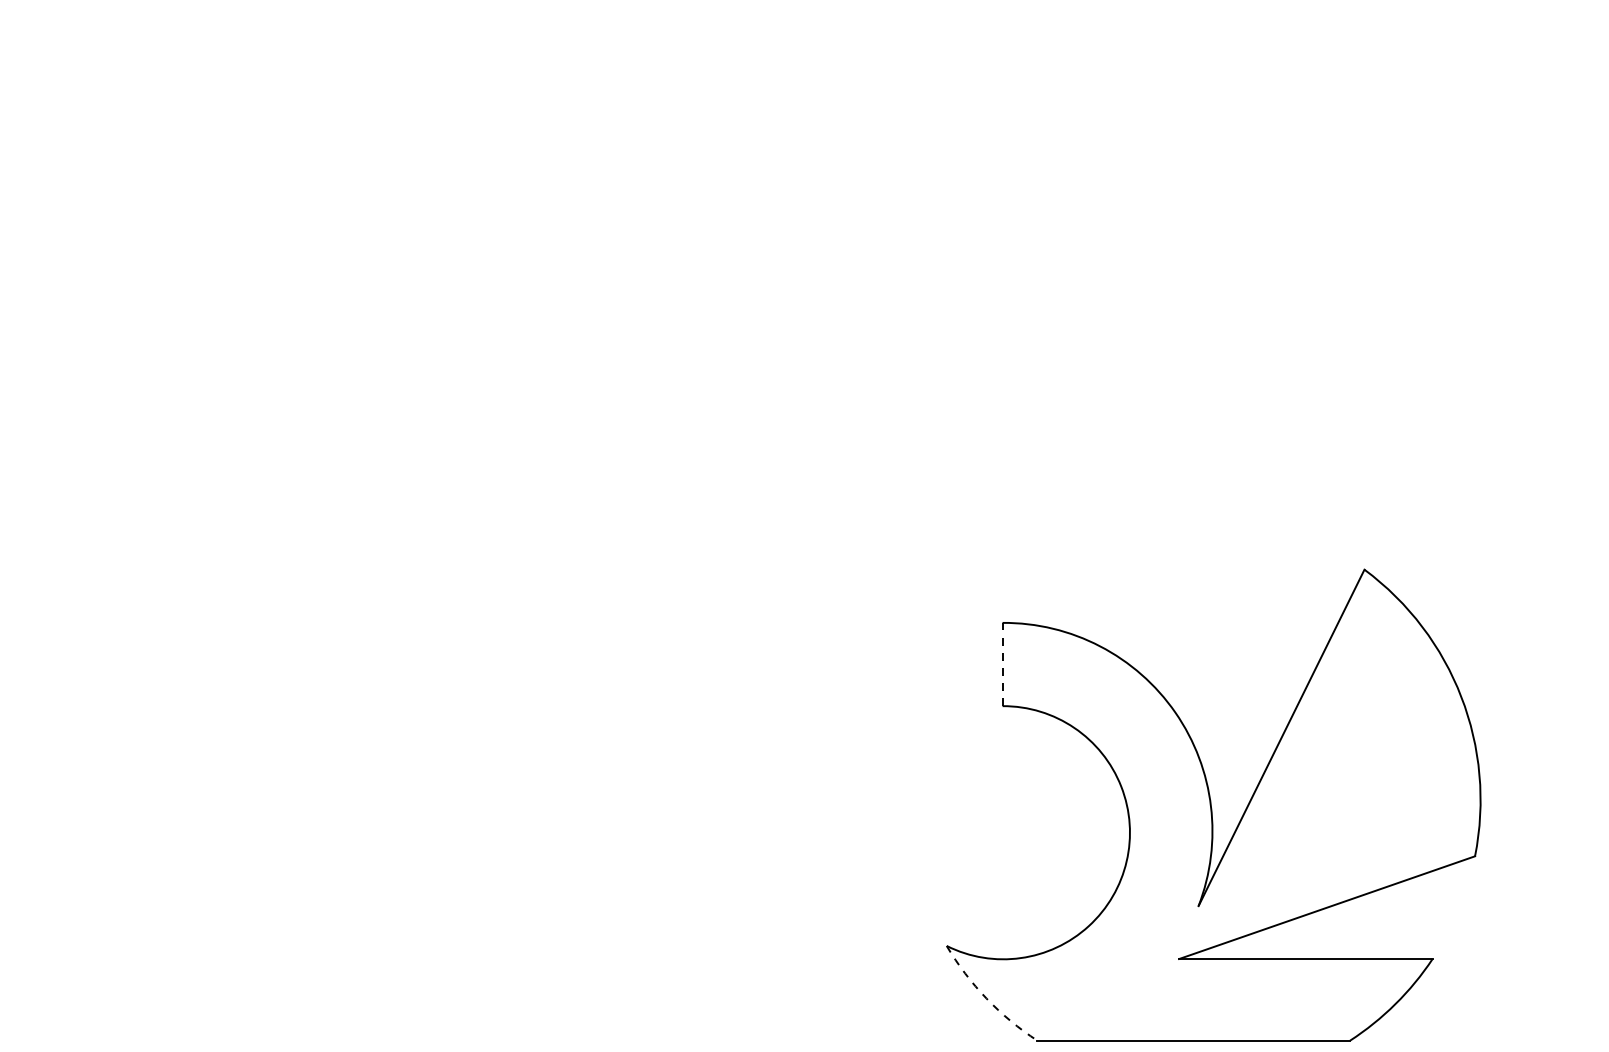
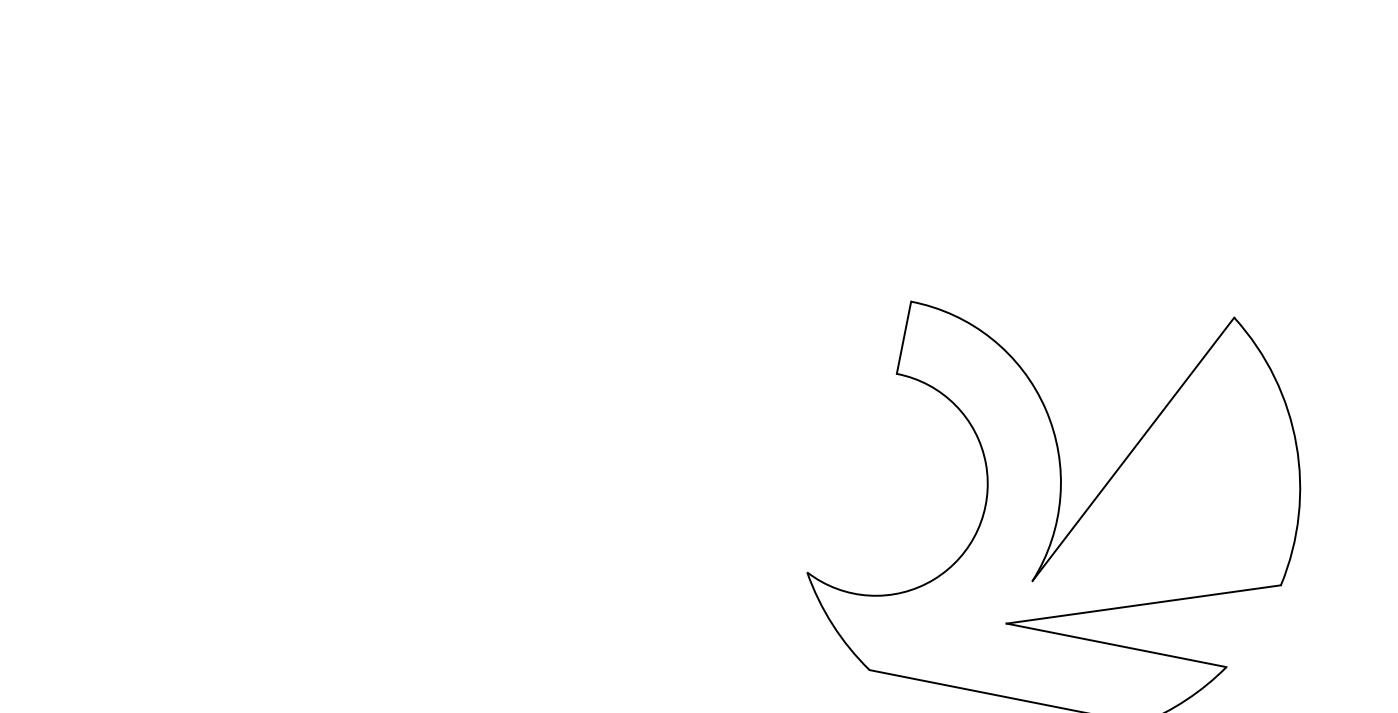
line: (1002, 664) -> (903, 337), dashed -> solid
arc: (986, 998) -> (832, 624), dashed -> solid

